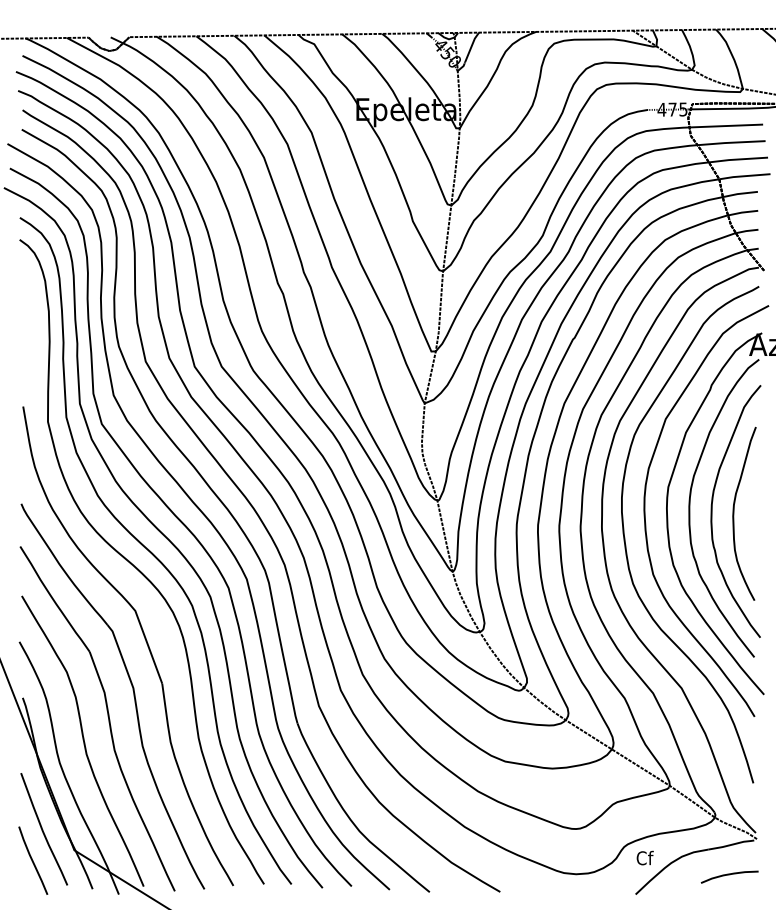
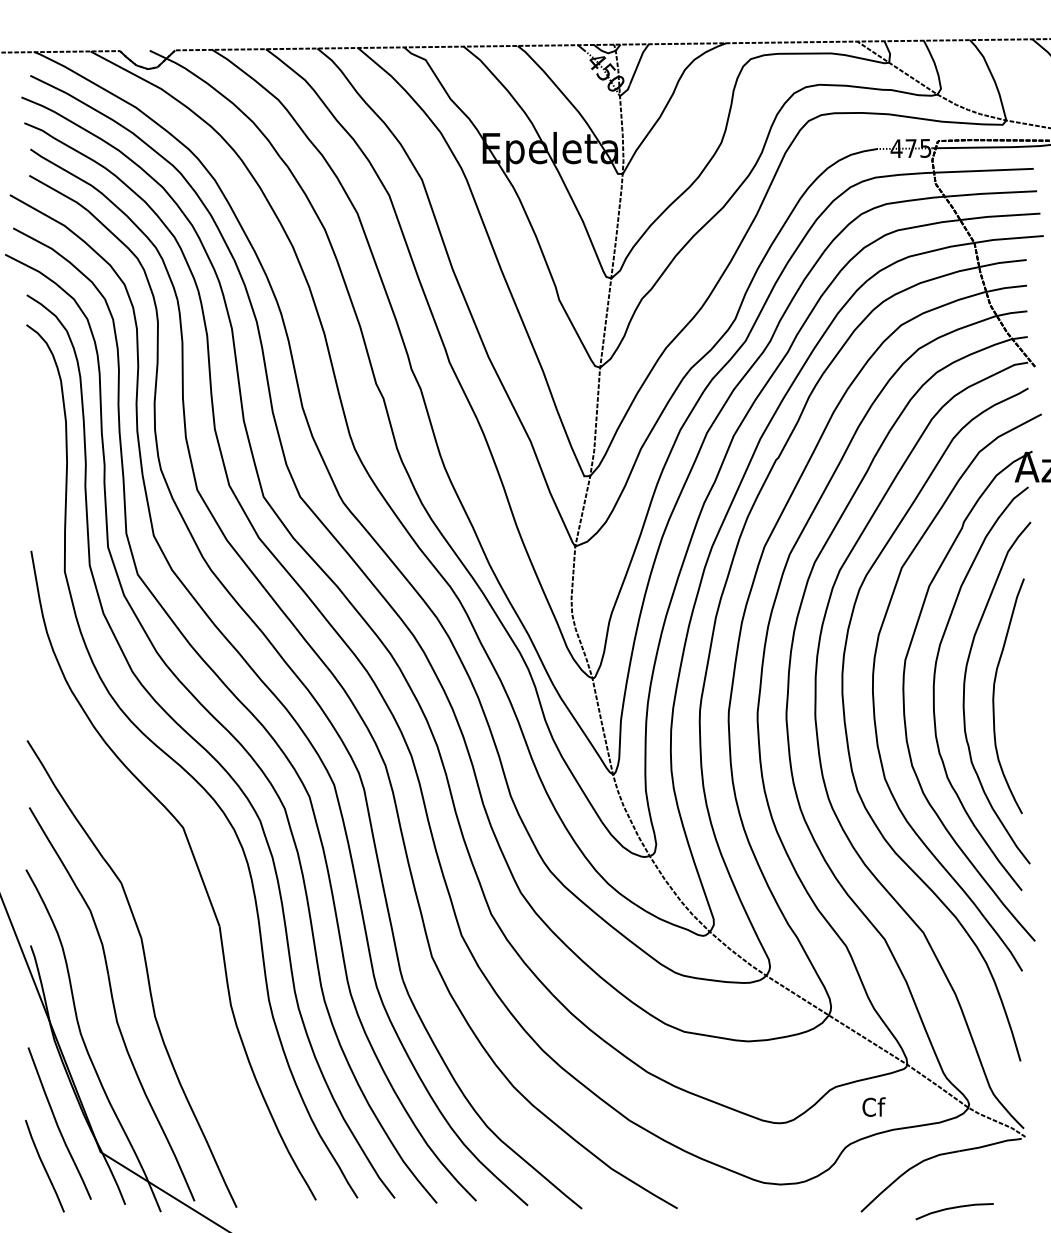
part: (132, 690) -> (179, 935), removed
text: (644, 857) -> (873, 1106), moved
curve: (729, 875) -> (954, 1209), moved

